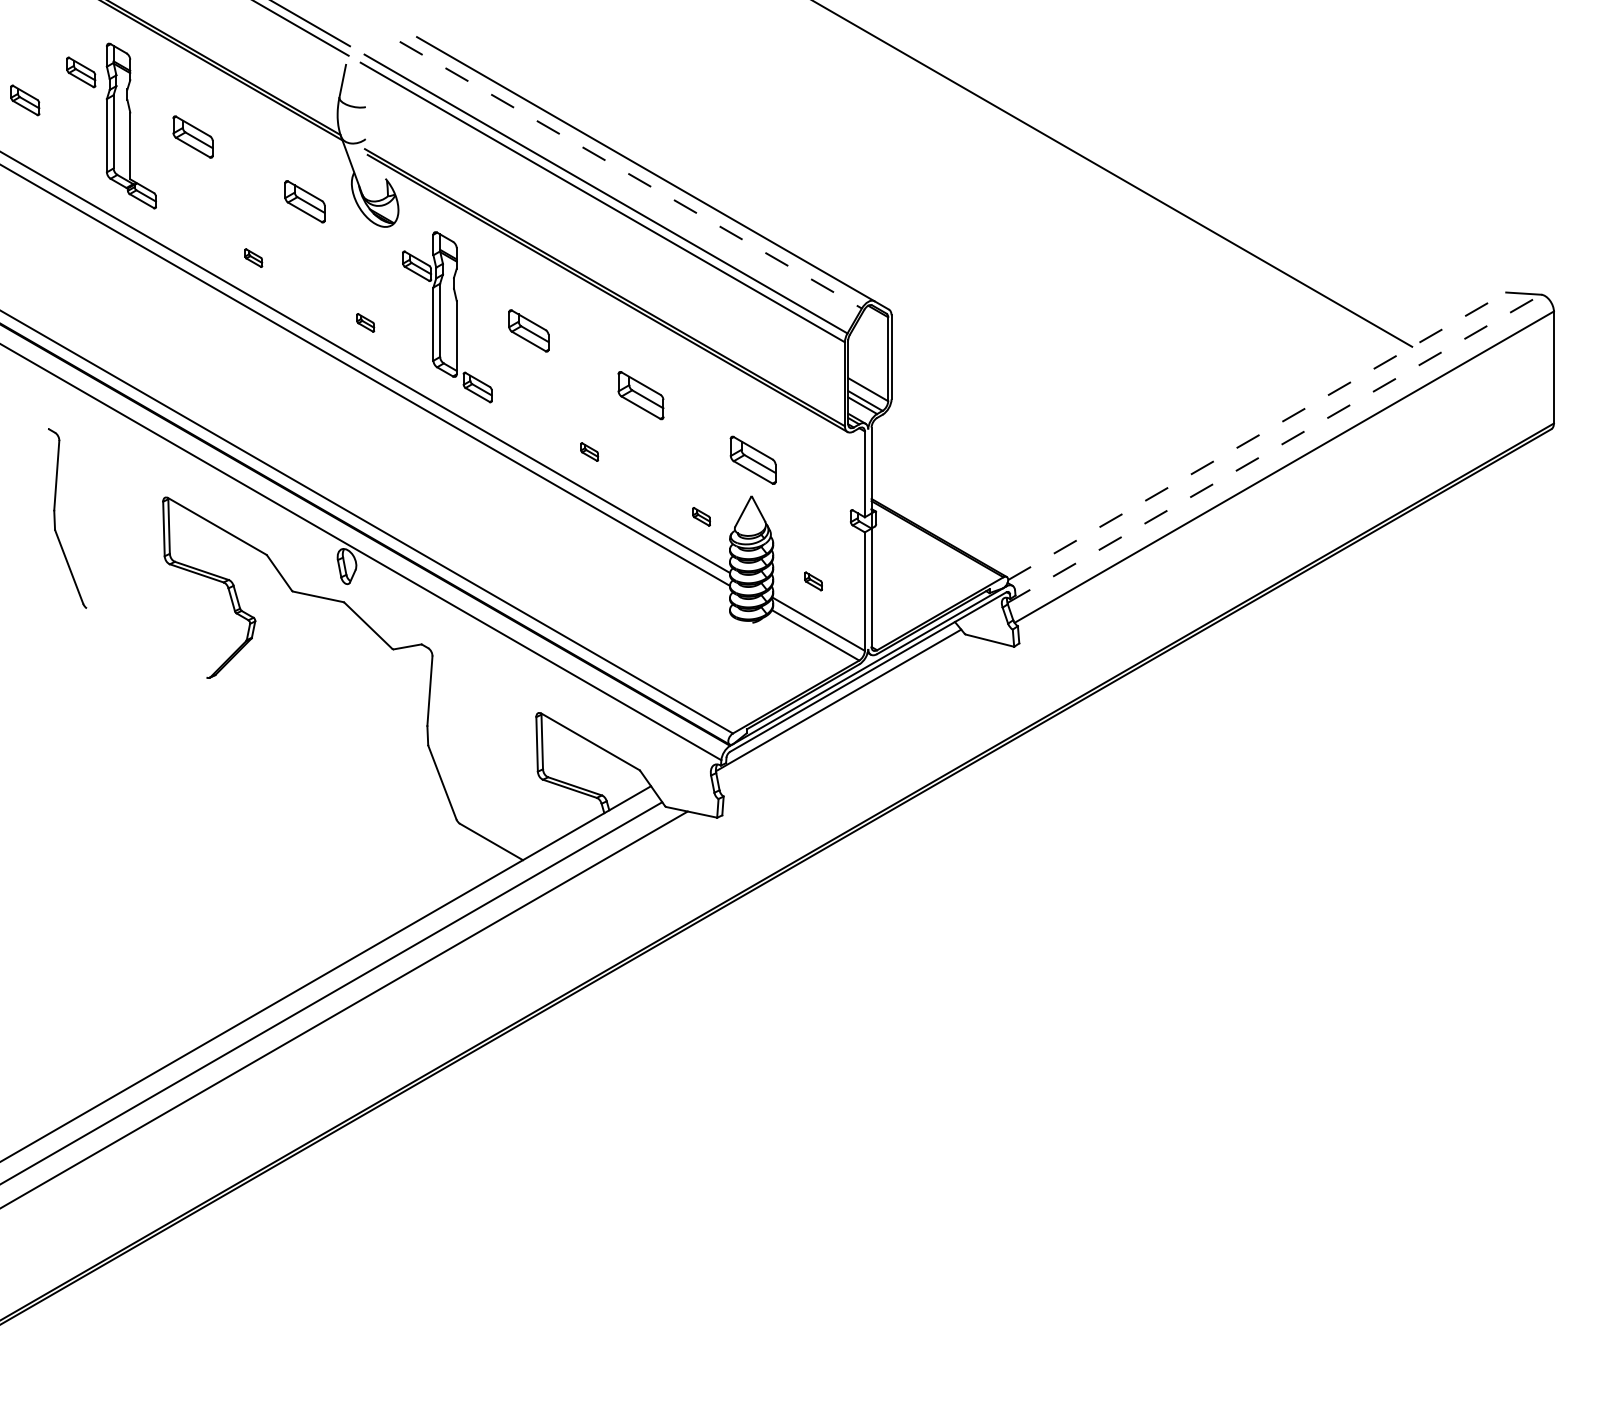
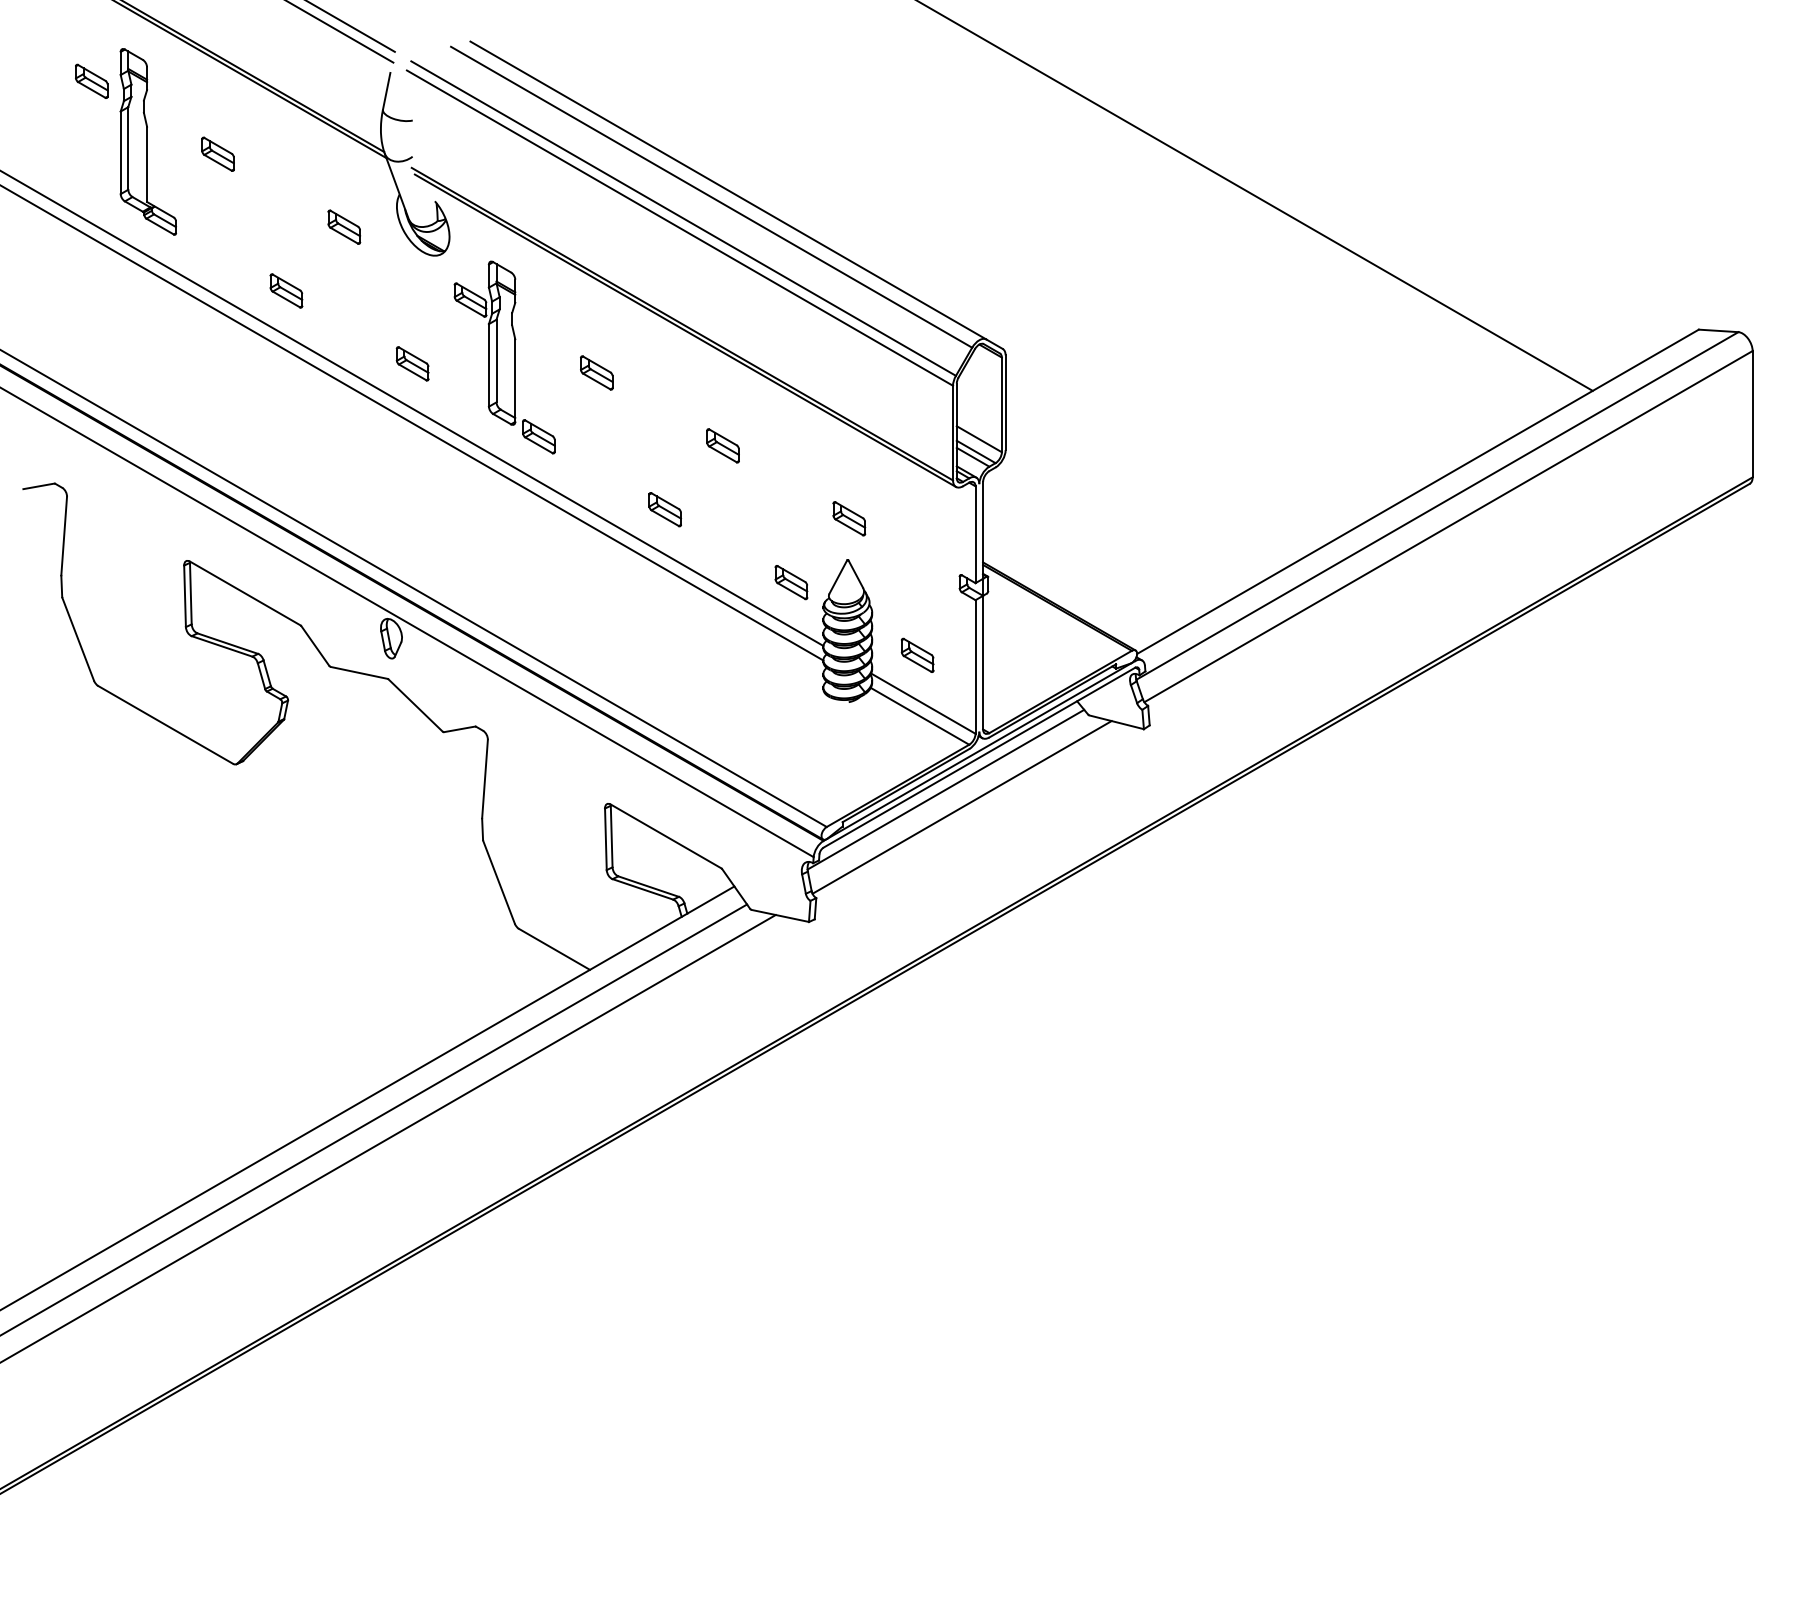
part: (25, 100) -> (28, 113), removed
part: (193, 136) -> (218, 153), size x0.71
line: (630, 175) -> (711, 197), dashed -> solid
part: (305, 201) -> (344, 227), size x0.71
part: (253, 257) -> (286, 290), size x1.67
part: (365, 322) -> (412, 363), size x1.67
part: (529, 330) -> (597, 372), size x0.71
part: (640, 395) -> (722, 445), size x0.62
line: (34, 431) -> (39, 486), added
line: (1257, 436) -> (1418, 492), dashed -> solid
line: (1274, 448) -> (1437, 505), dashed -> solid
part: (589, 451) -> (664, 508), size x1.67
part: (752, 459) -> (848, 517), size x0.62
part: (701, 516) -> (791, 582), size x1.67
part: (813, 581) -> (917, 655), size x1.67
line: (146, 642) -> (165, 724), added
line: (852, 715) -> (961, 806), added

